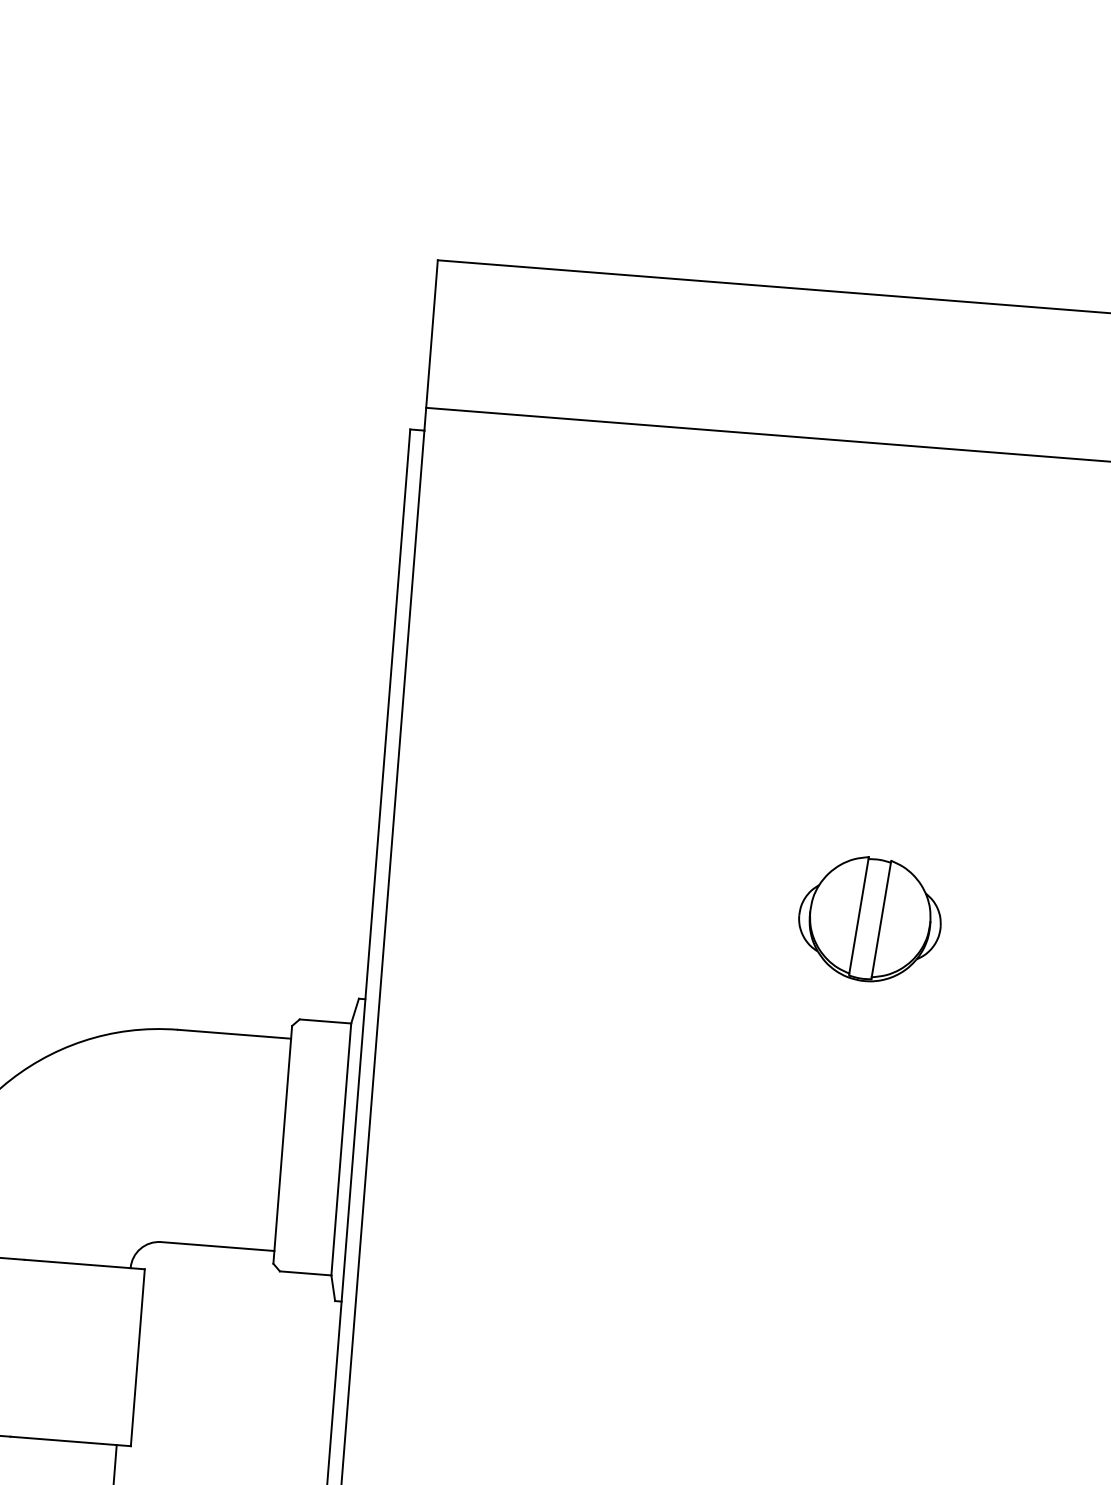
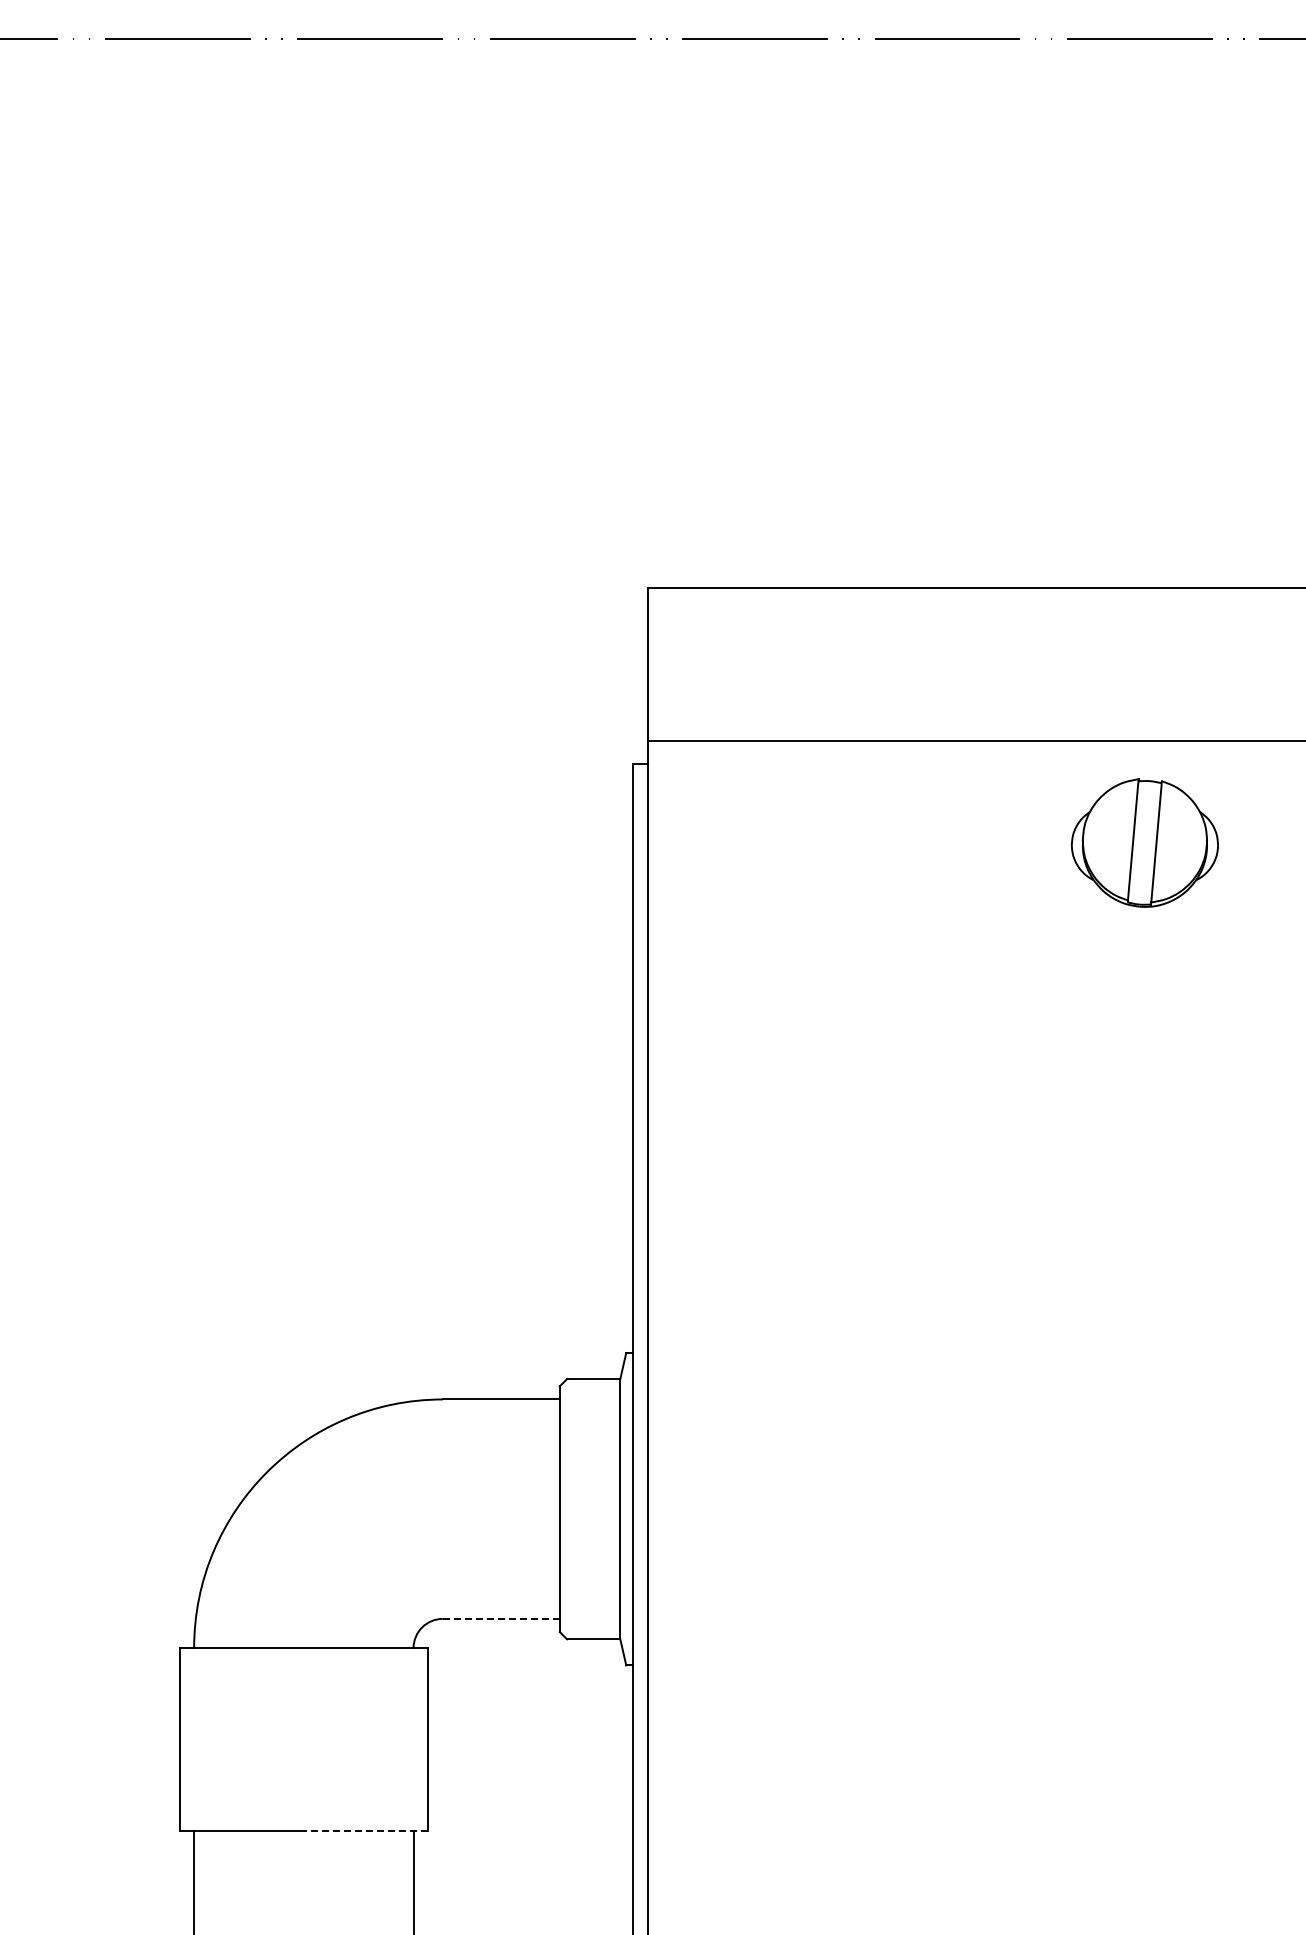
part: (869, 918) -> (1144, 842), moved
line: (217, 1246) -> (501, 1618), solid -> dashed
line: (70, 1441) -> (365, 1831), solid -> dashed

